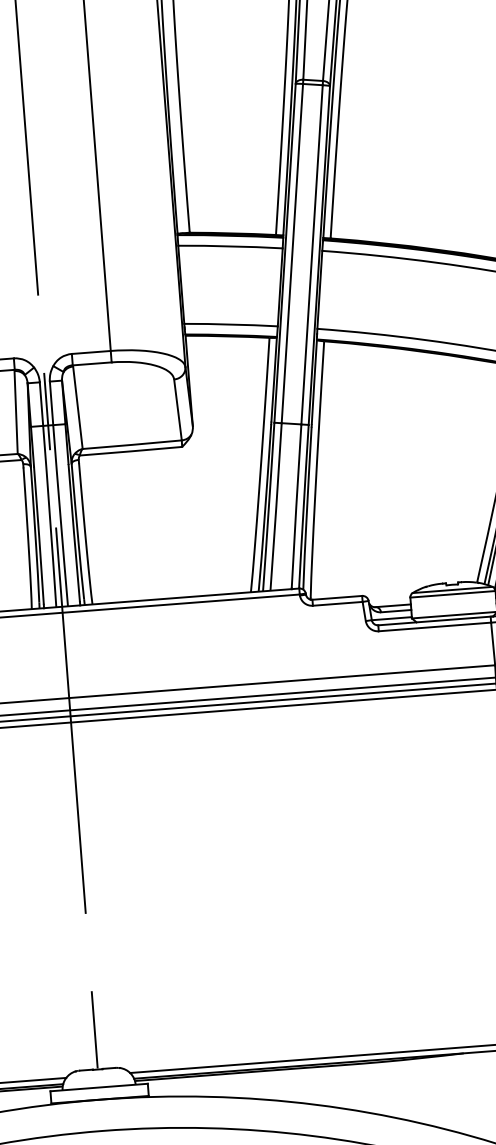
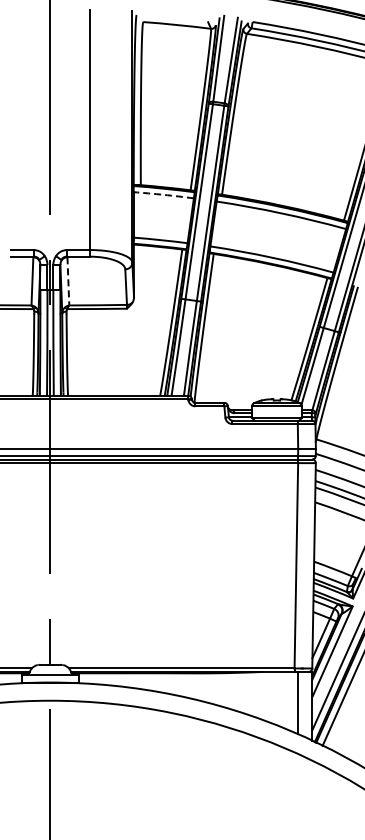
arc: (229, 245) -> (163, 194), solid -> dashed
line: (78, 407) -> (68, 281), solid -> dashed

